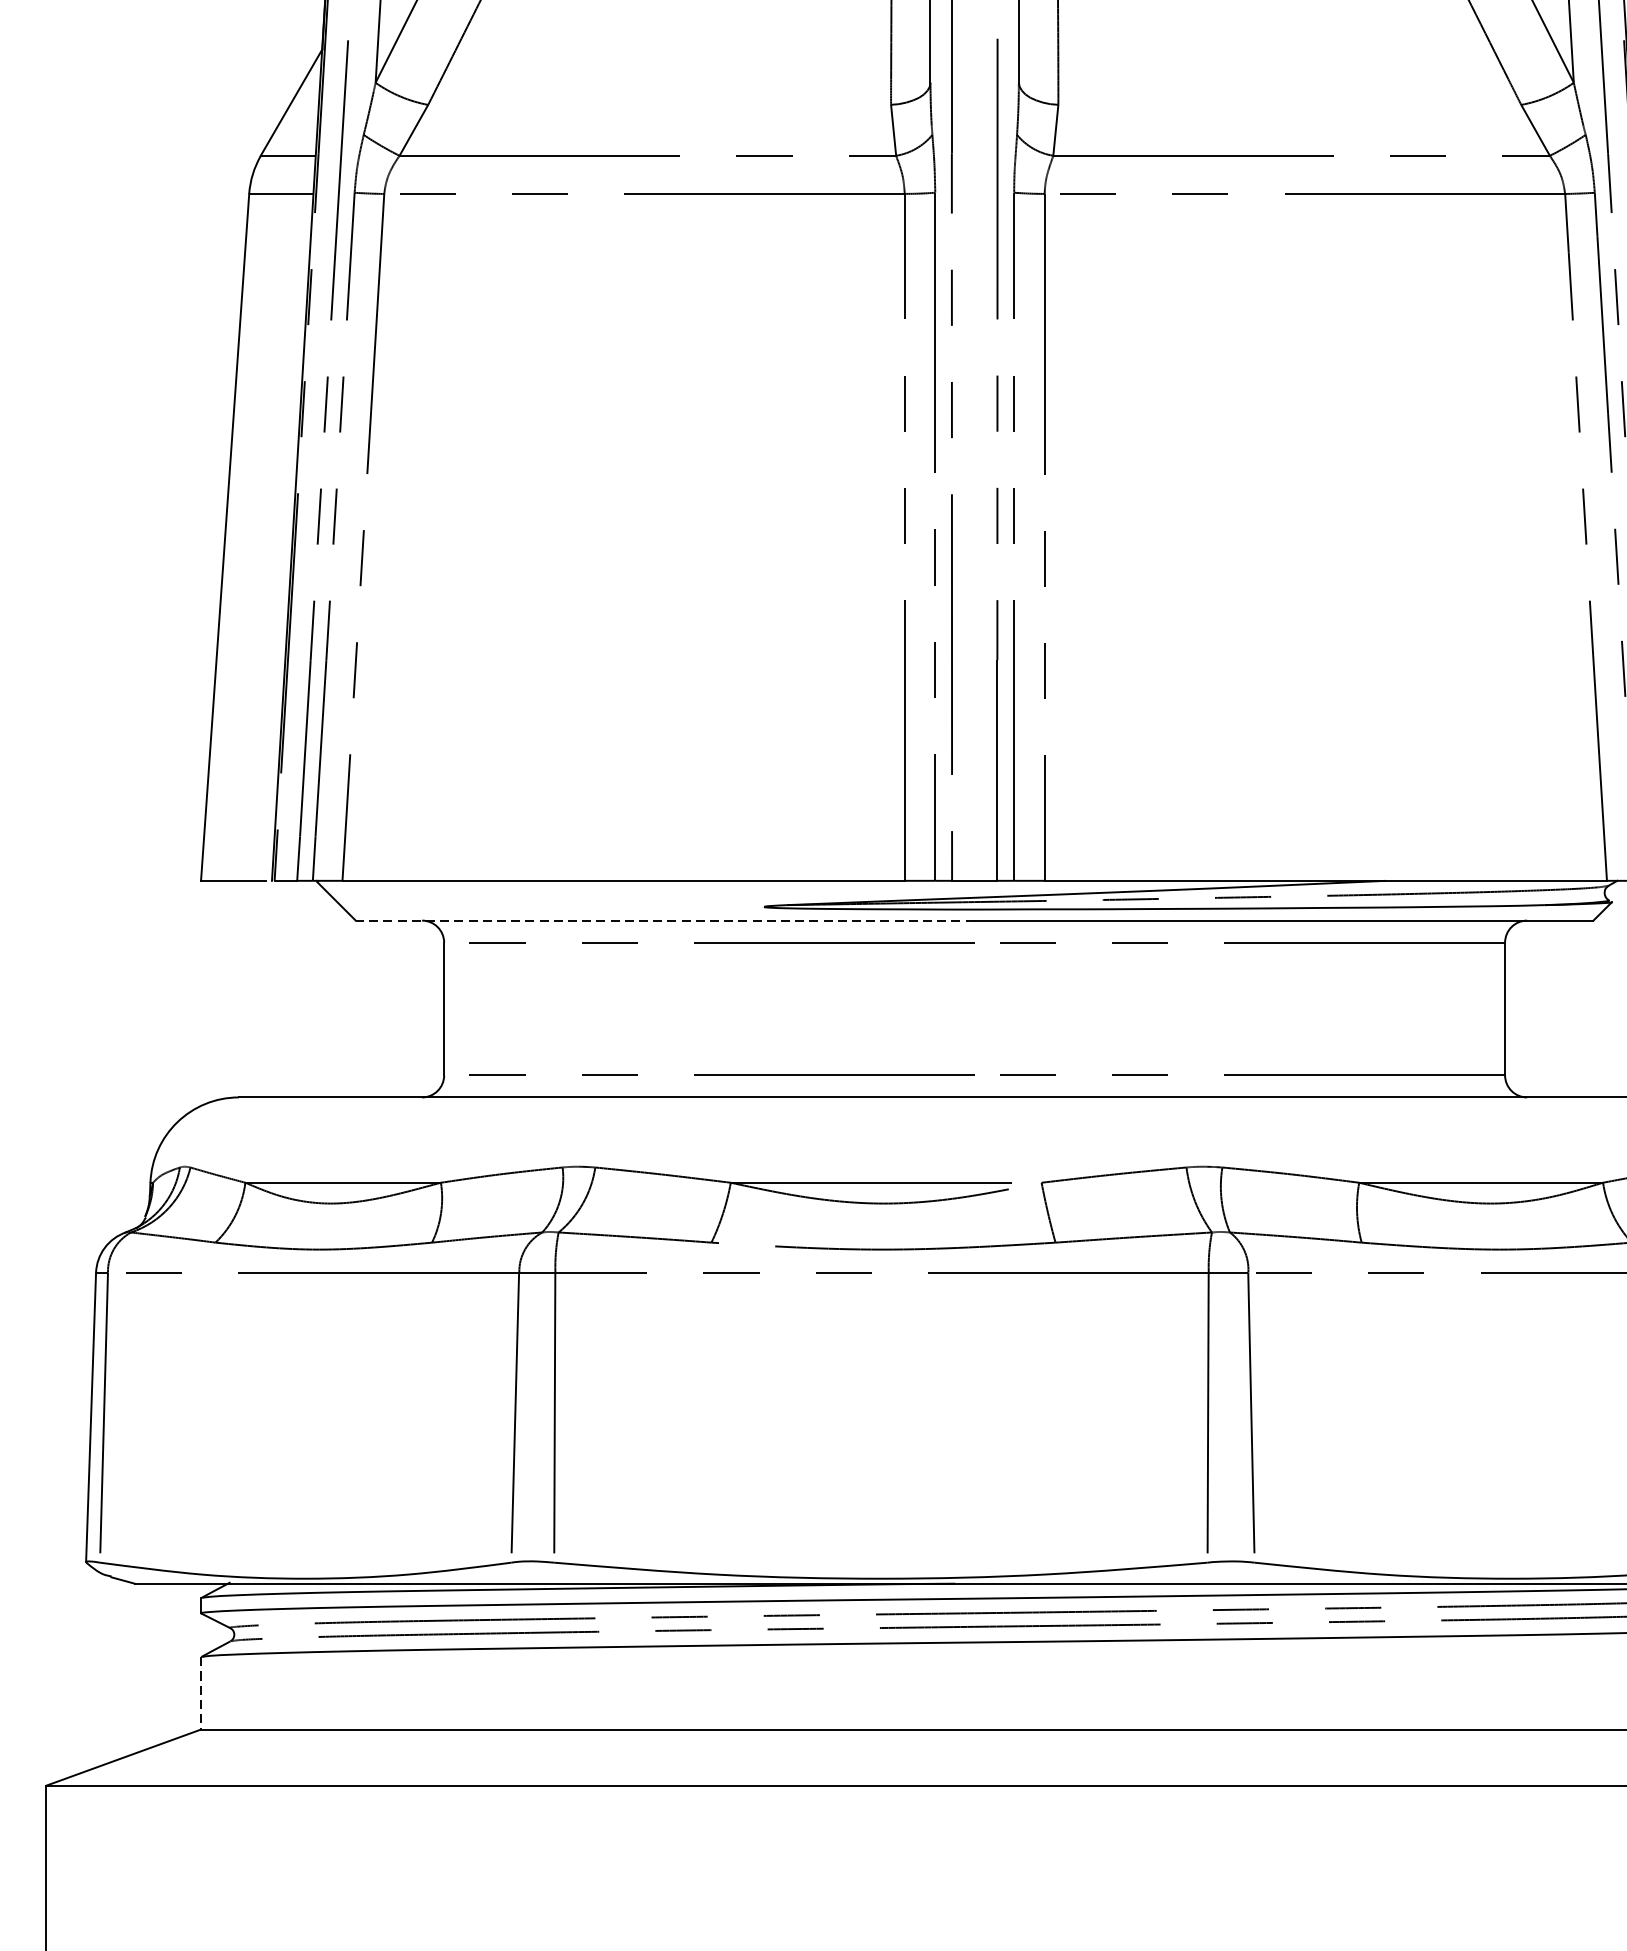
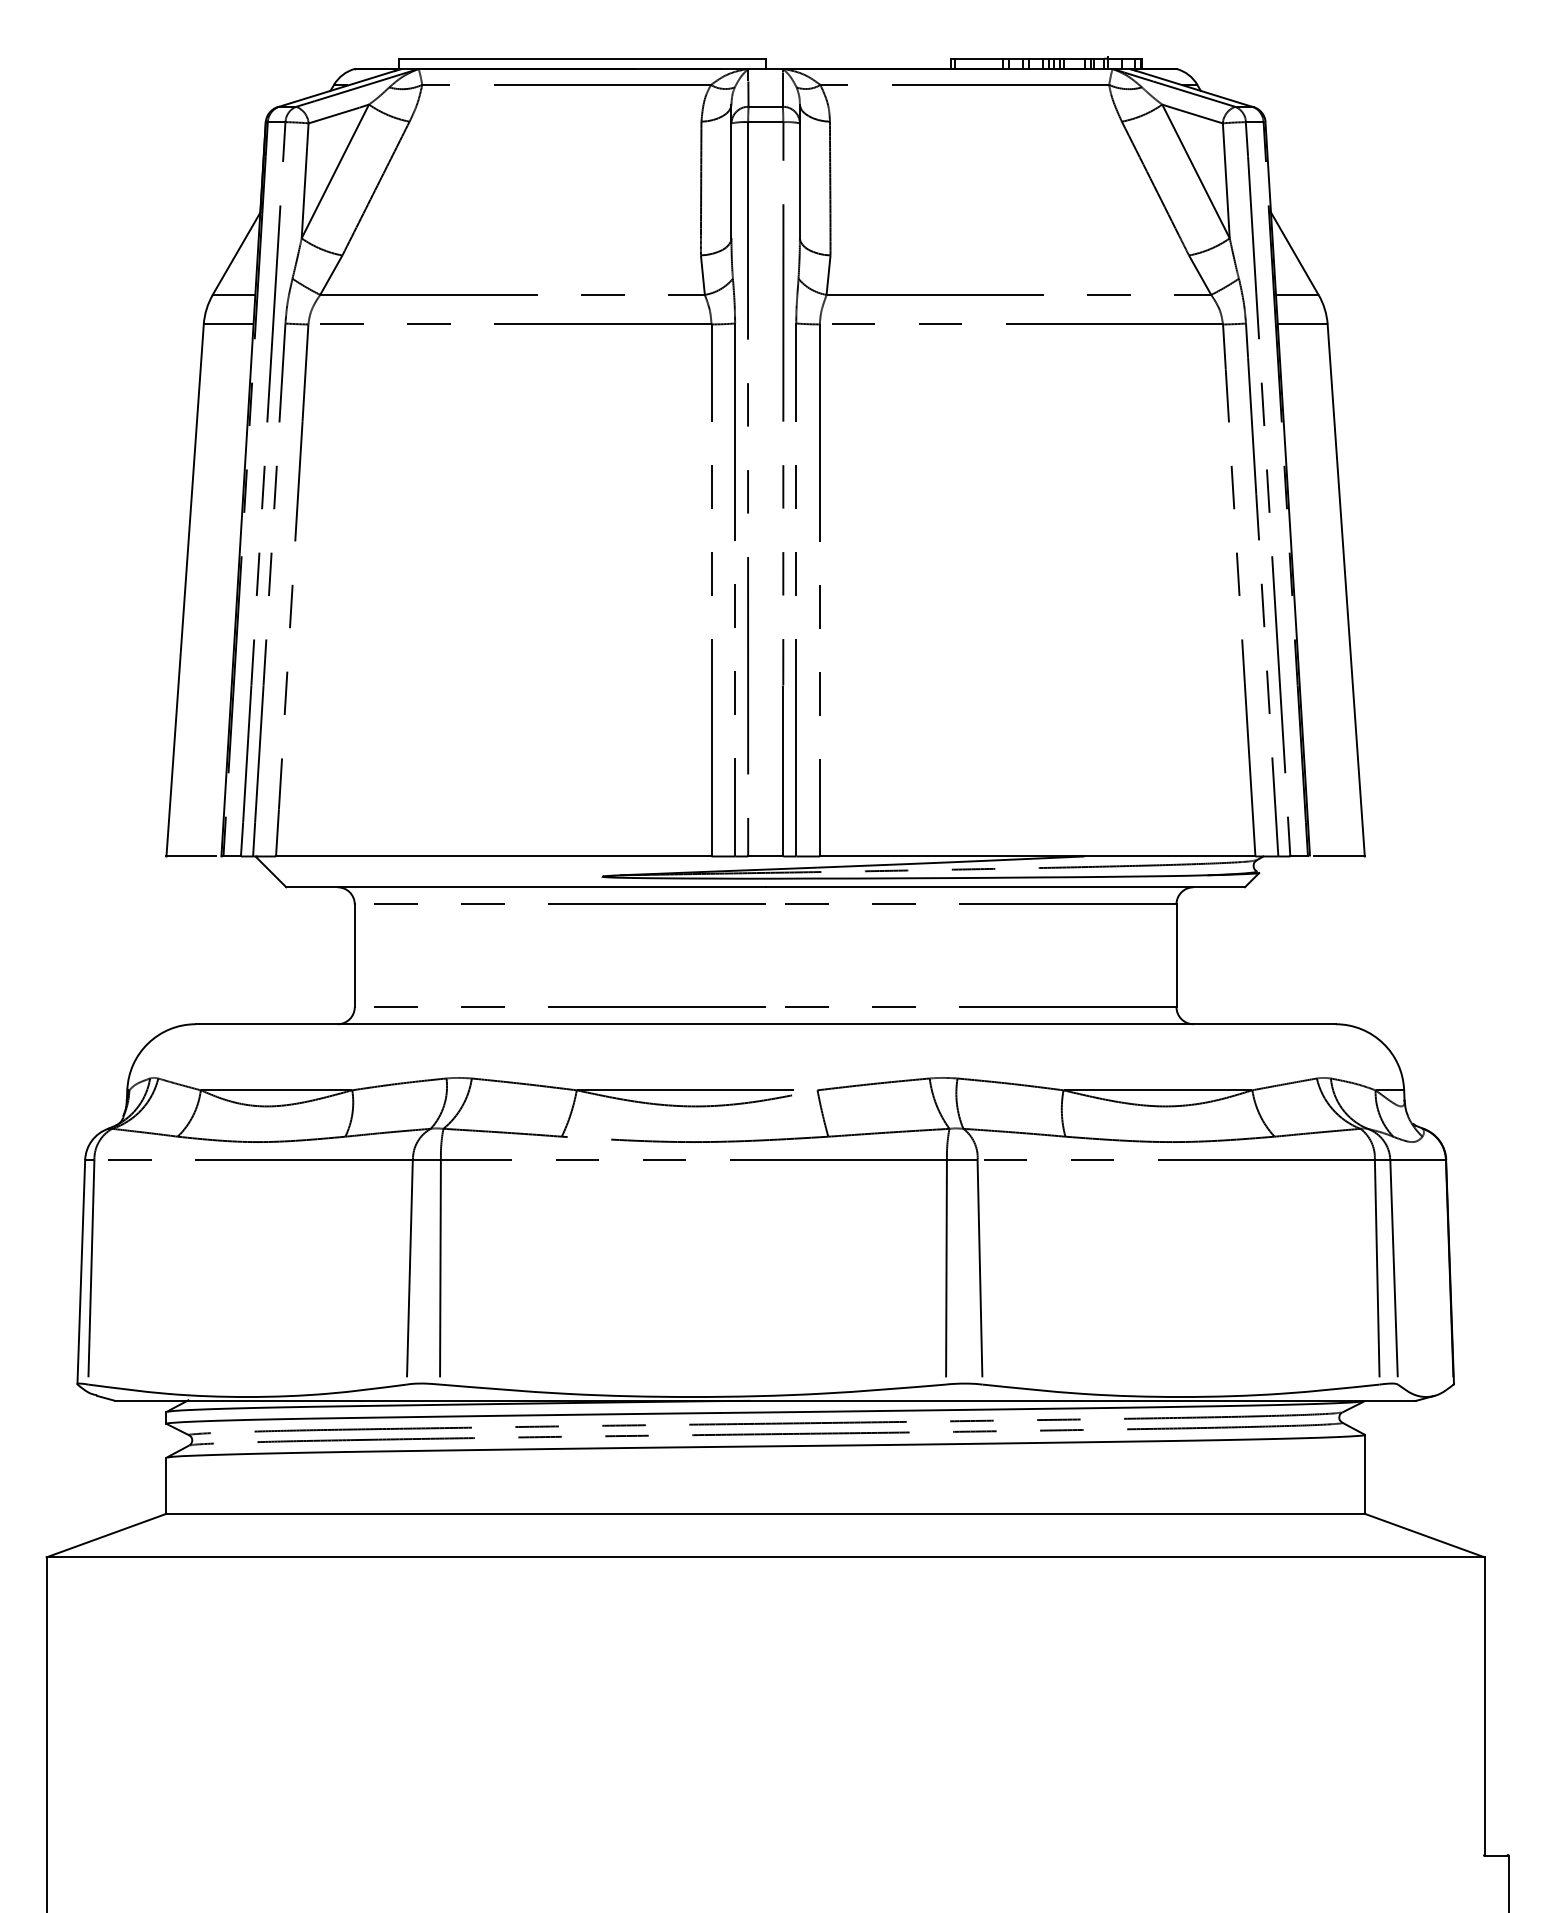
line: (664, 920) -> (525, 887), dashed -> solid
line: (201, 1692) -> (166, 1485), dashed -> solid

